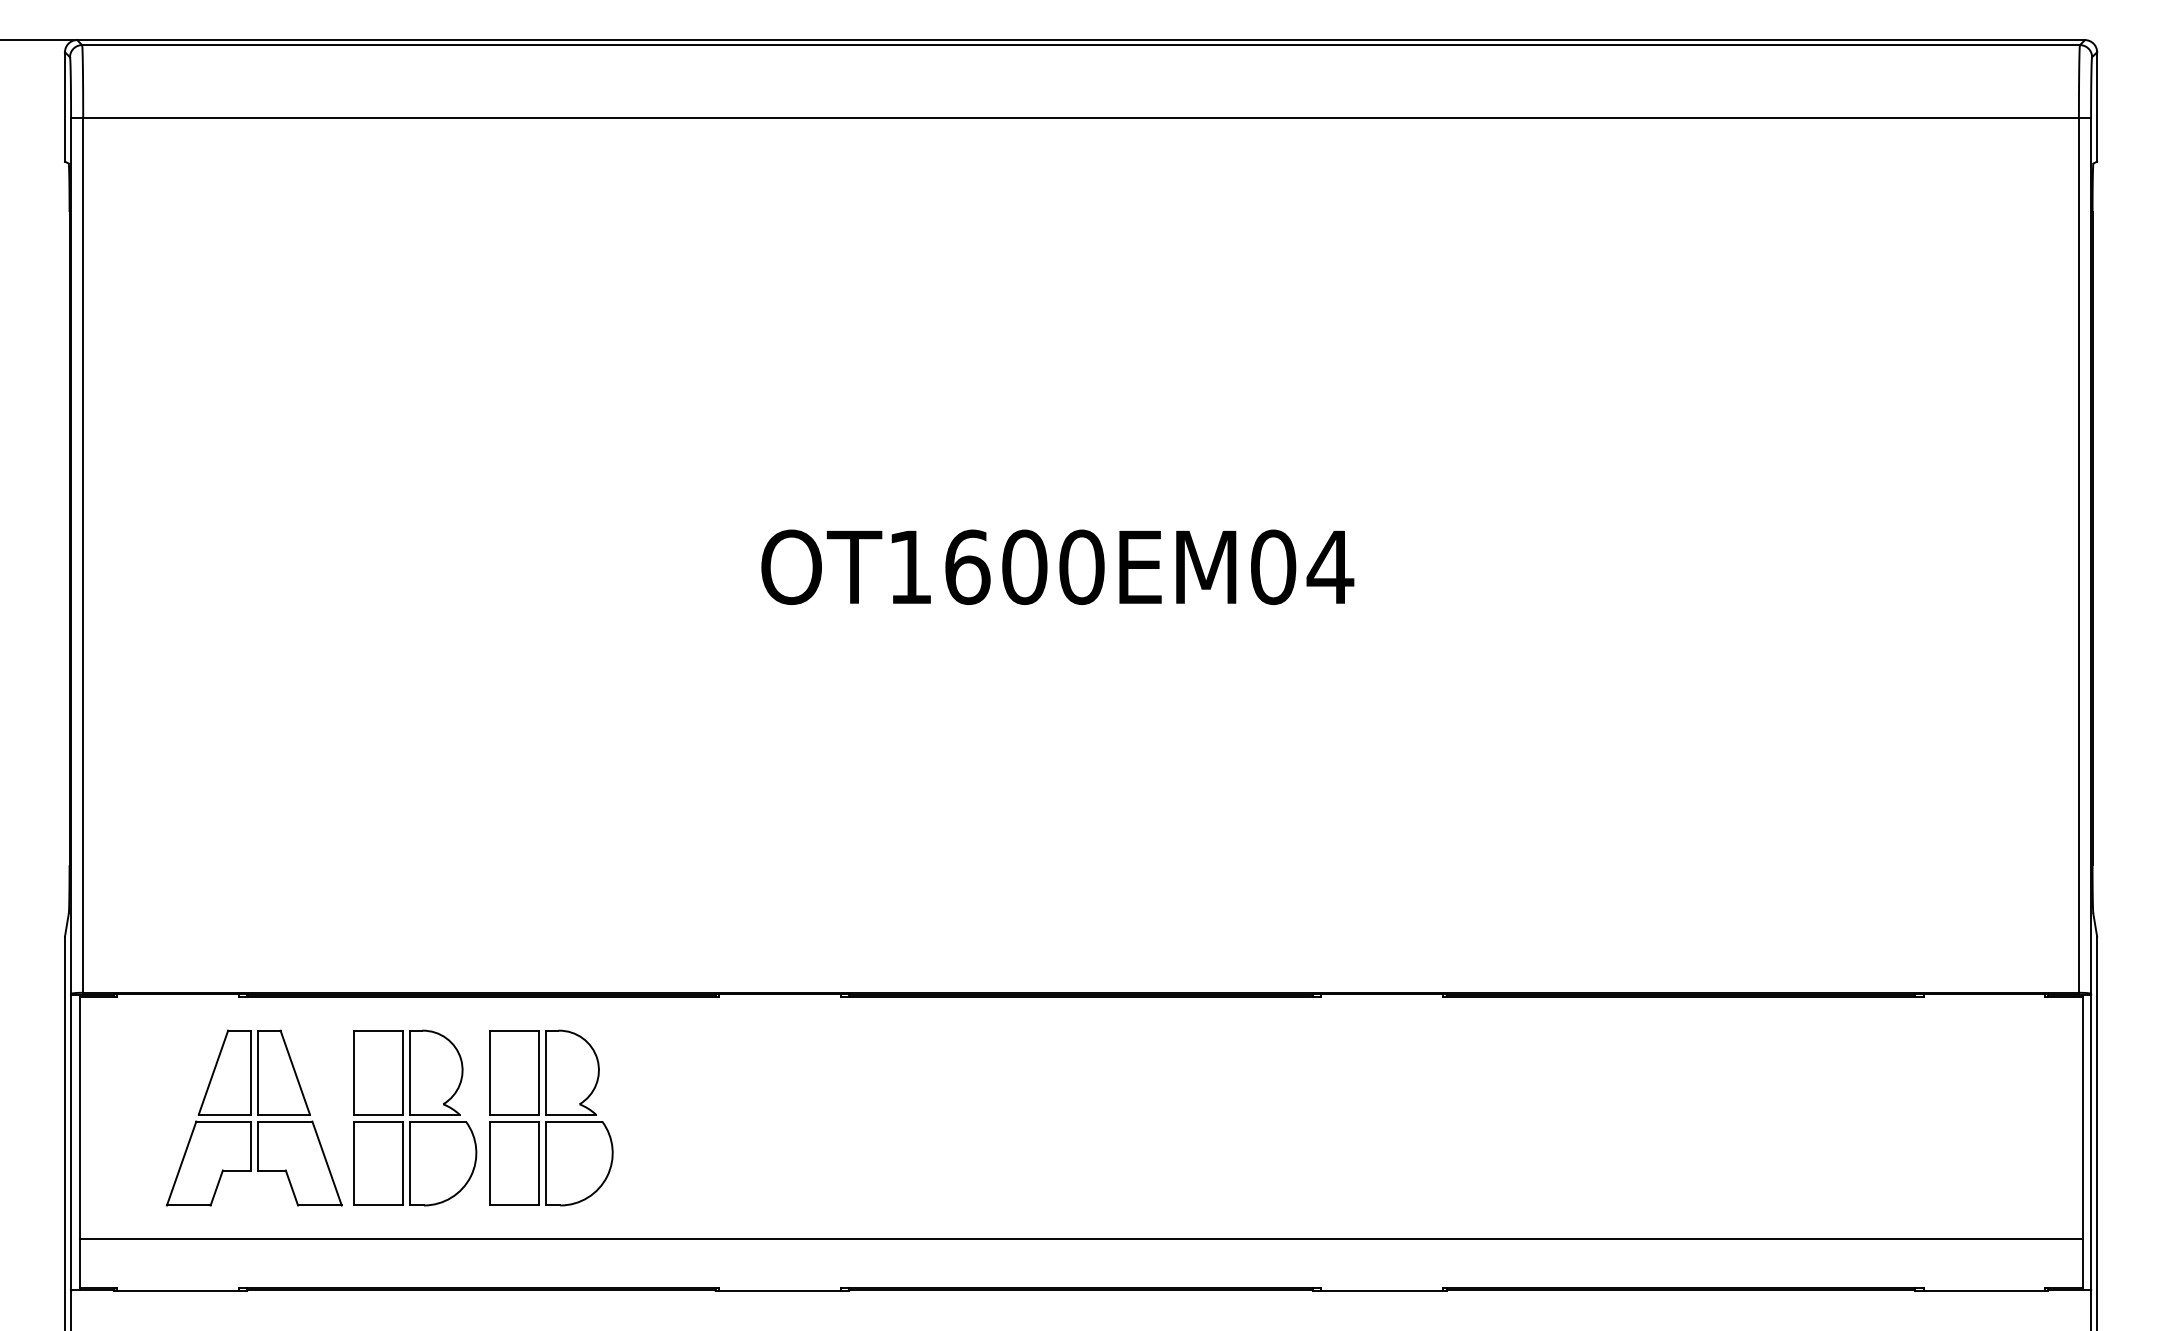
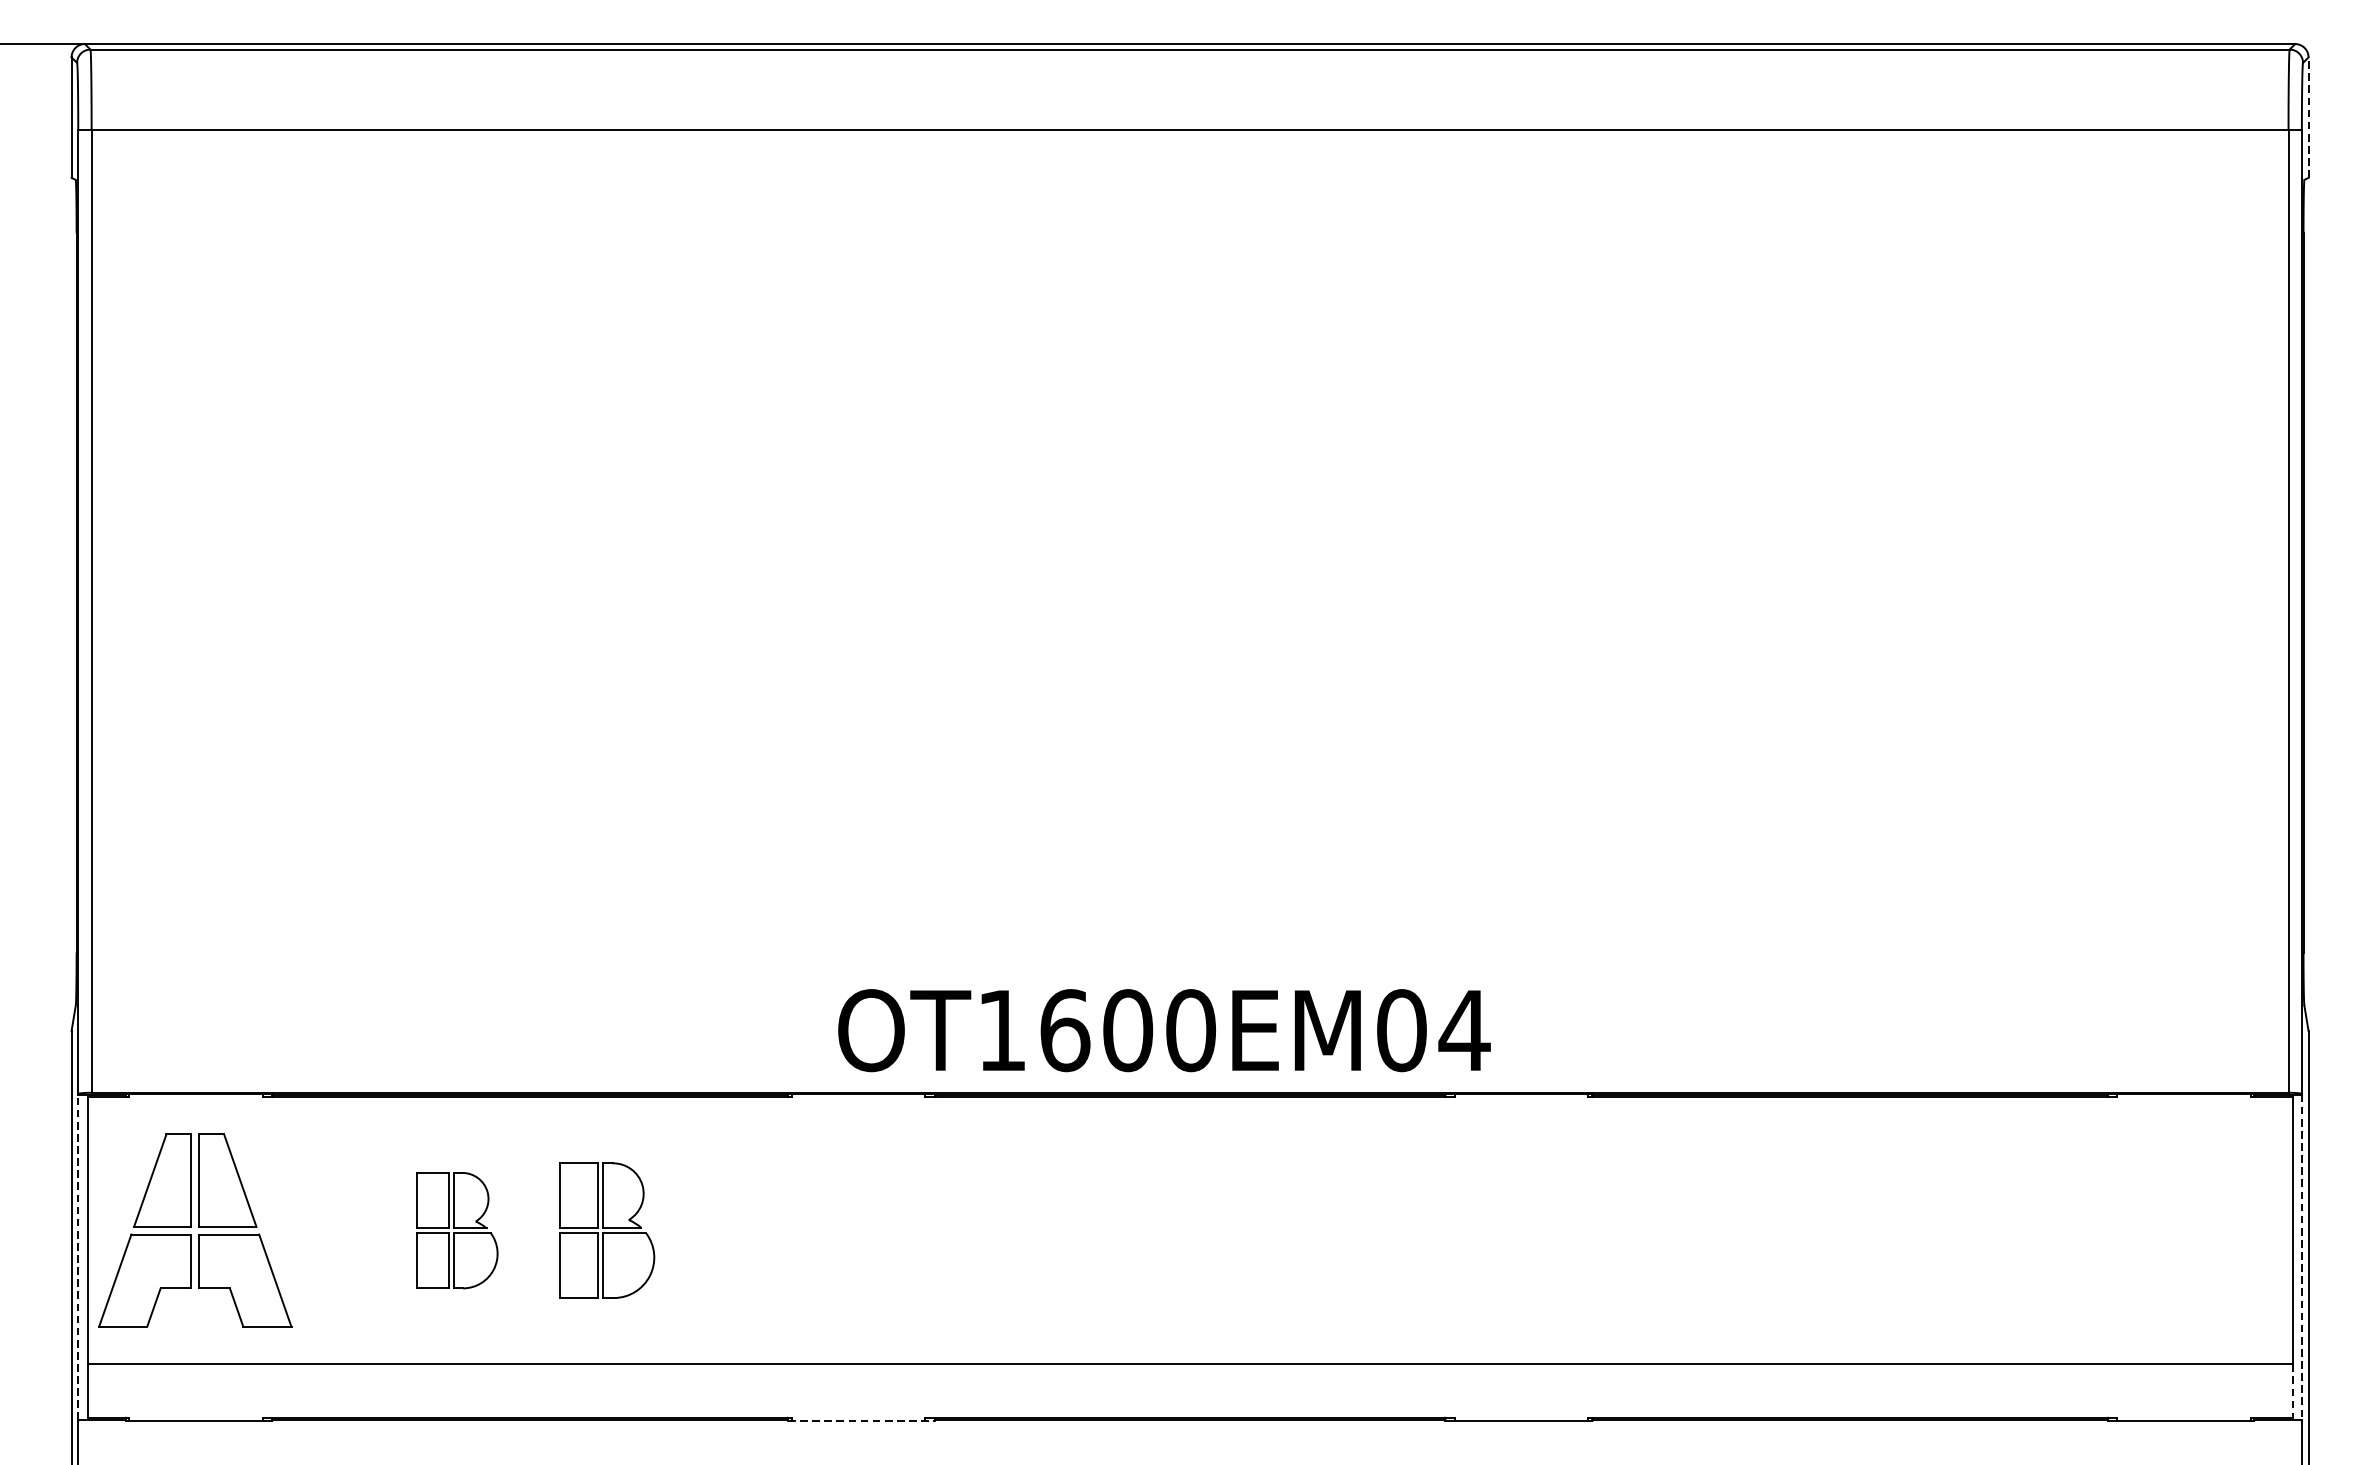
line: (2097, 106) -> (2308, 117), solid -> dashed
text: (1057, 566) -> (1164, 1029), moved
part: (254, 1117) -> (195, 1230), moved
part: (415, 1117) -> (457, 1230), size x0.6
part: (551, 1117) -> (607, 1230), size x0.7
line: (70, 1142) -> (77, 1257), solid -> dashed
line: (2091, 1142) -> (2302, 1257), solid -> dashed
line: (2082, 1264) -> (2292, 1391), solid -> dashed
line: (782, 1290) -> (861, 1420), solid -> dashed

